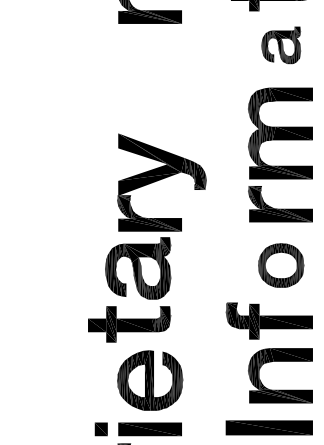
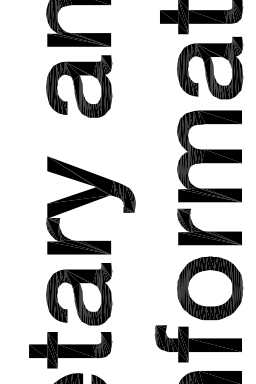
part: (281, 45) -> (210, 68), size x1.67
part: (150, 63) -> (79, 86), added
part: (281, 265) -> (210, 288), size x1.43
part: (129, 289) -> (70, 315), moved

